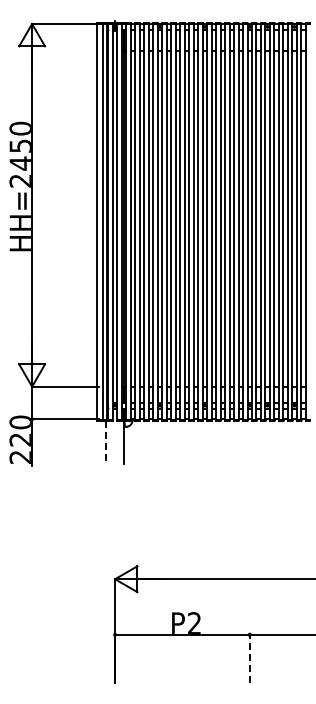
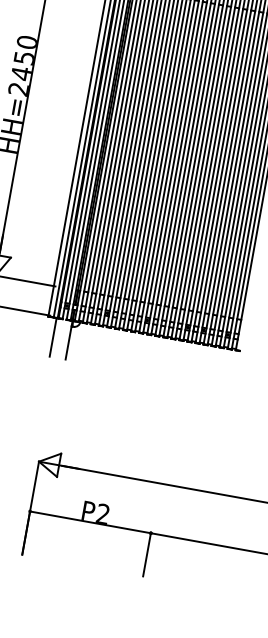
line: (106, 442) -> (53, 337), dashed -> solid
line: (249, 658) -> (146, 554), dashed -> solid

